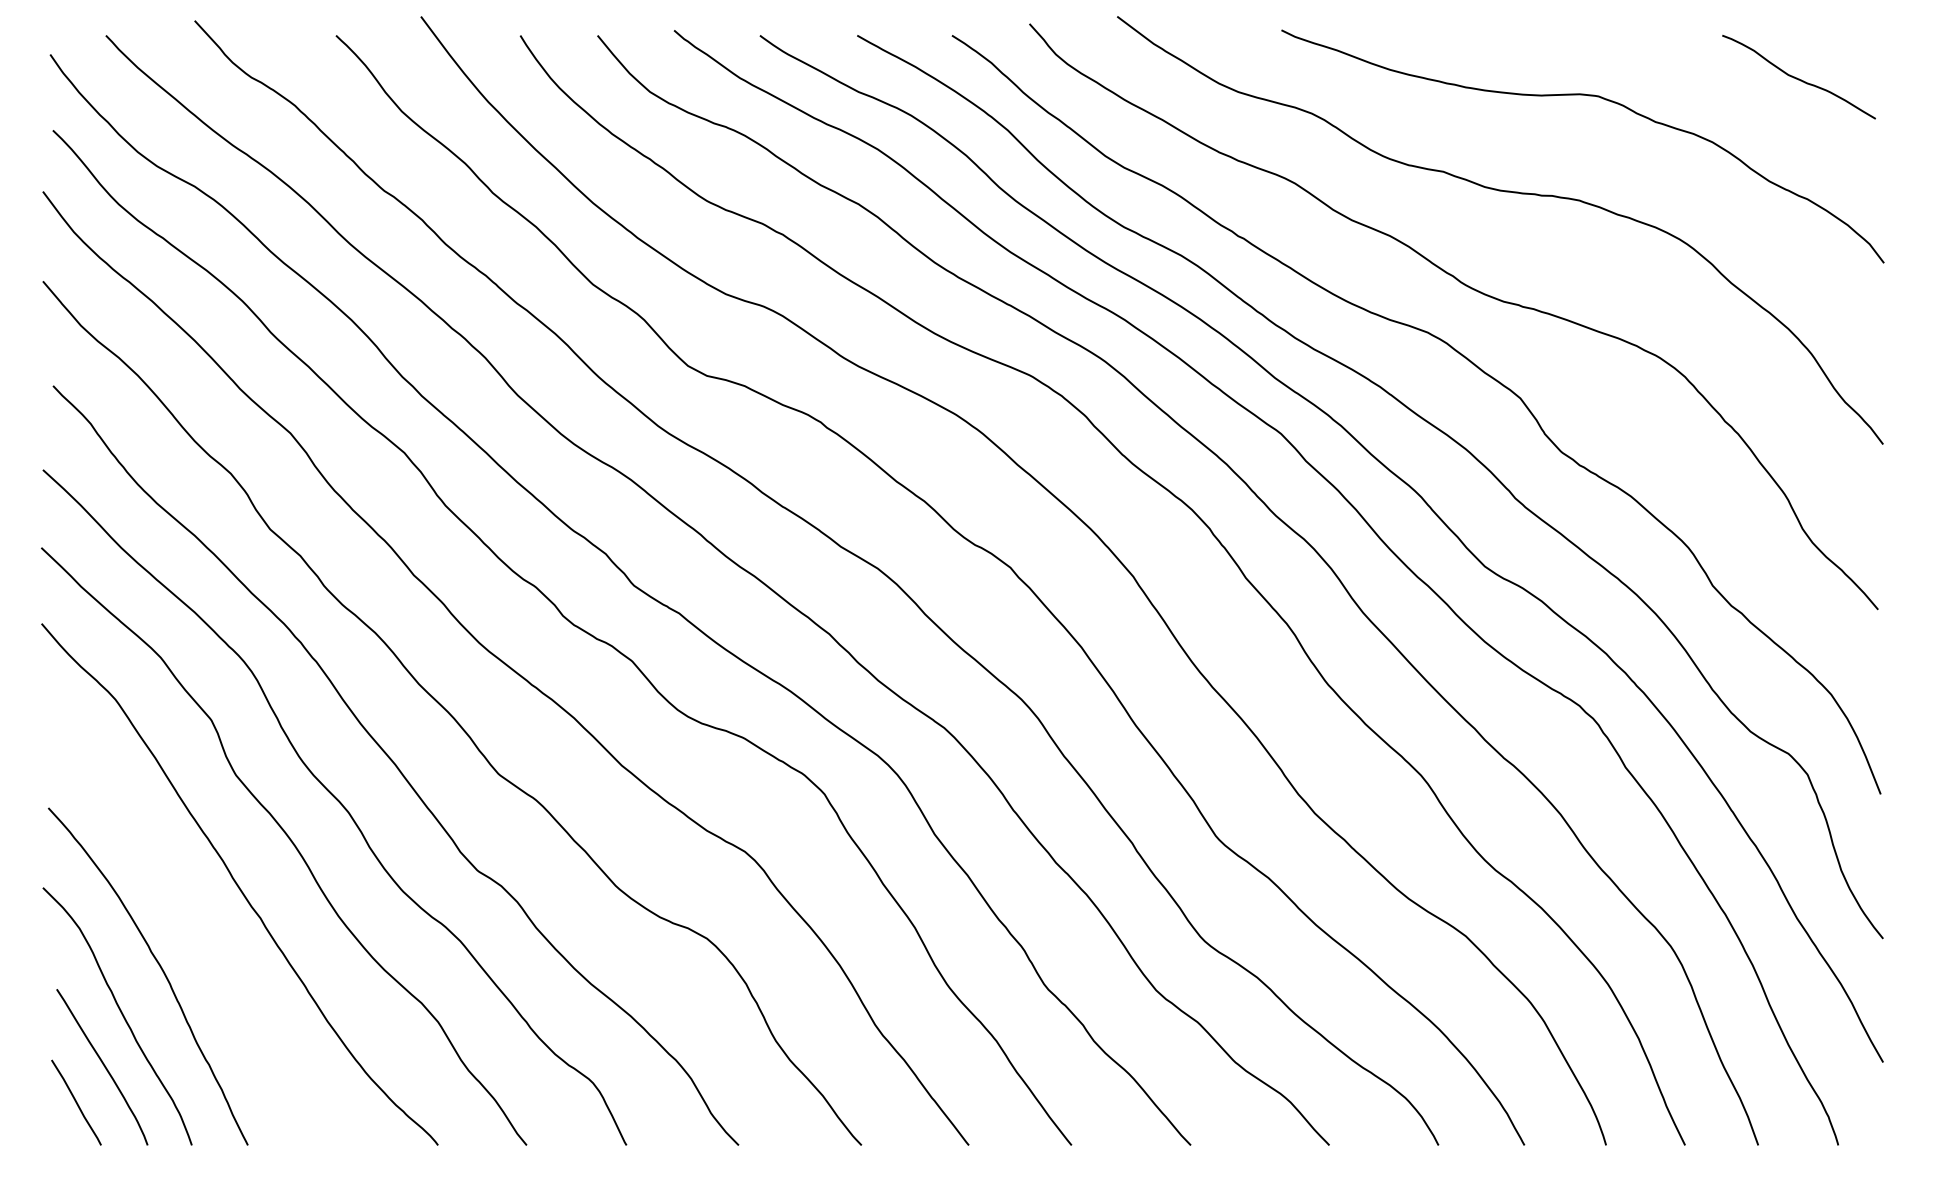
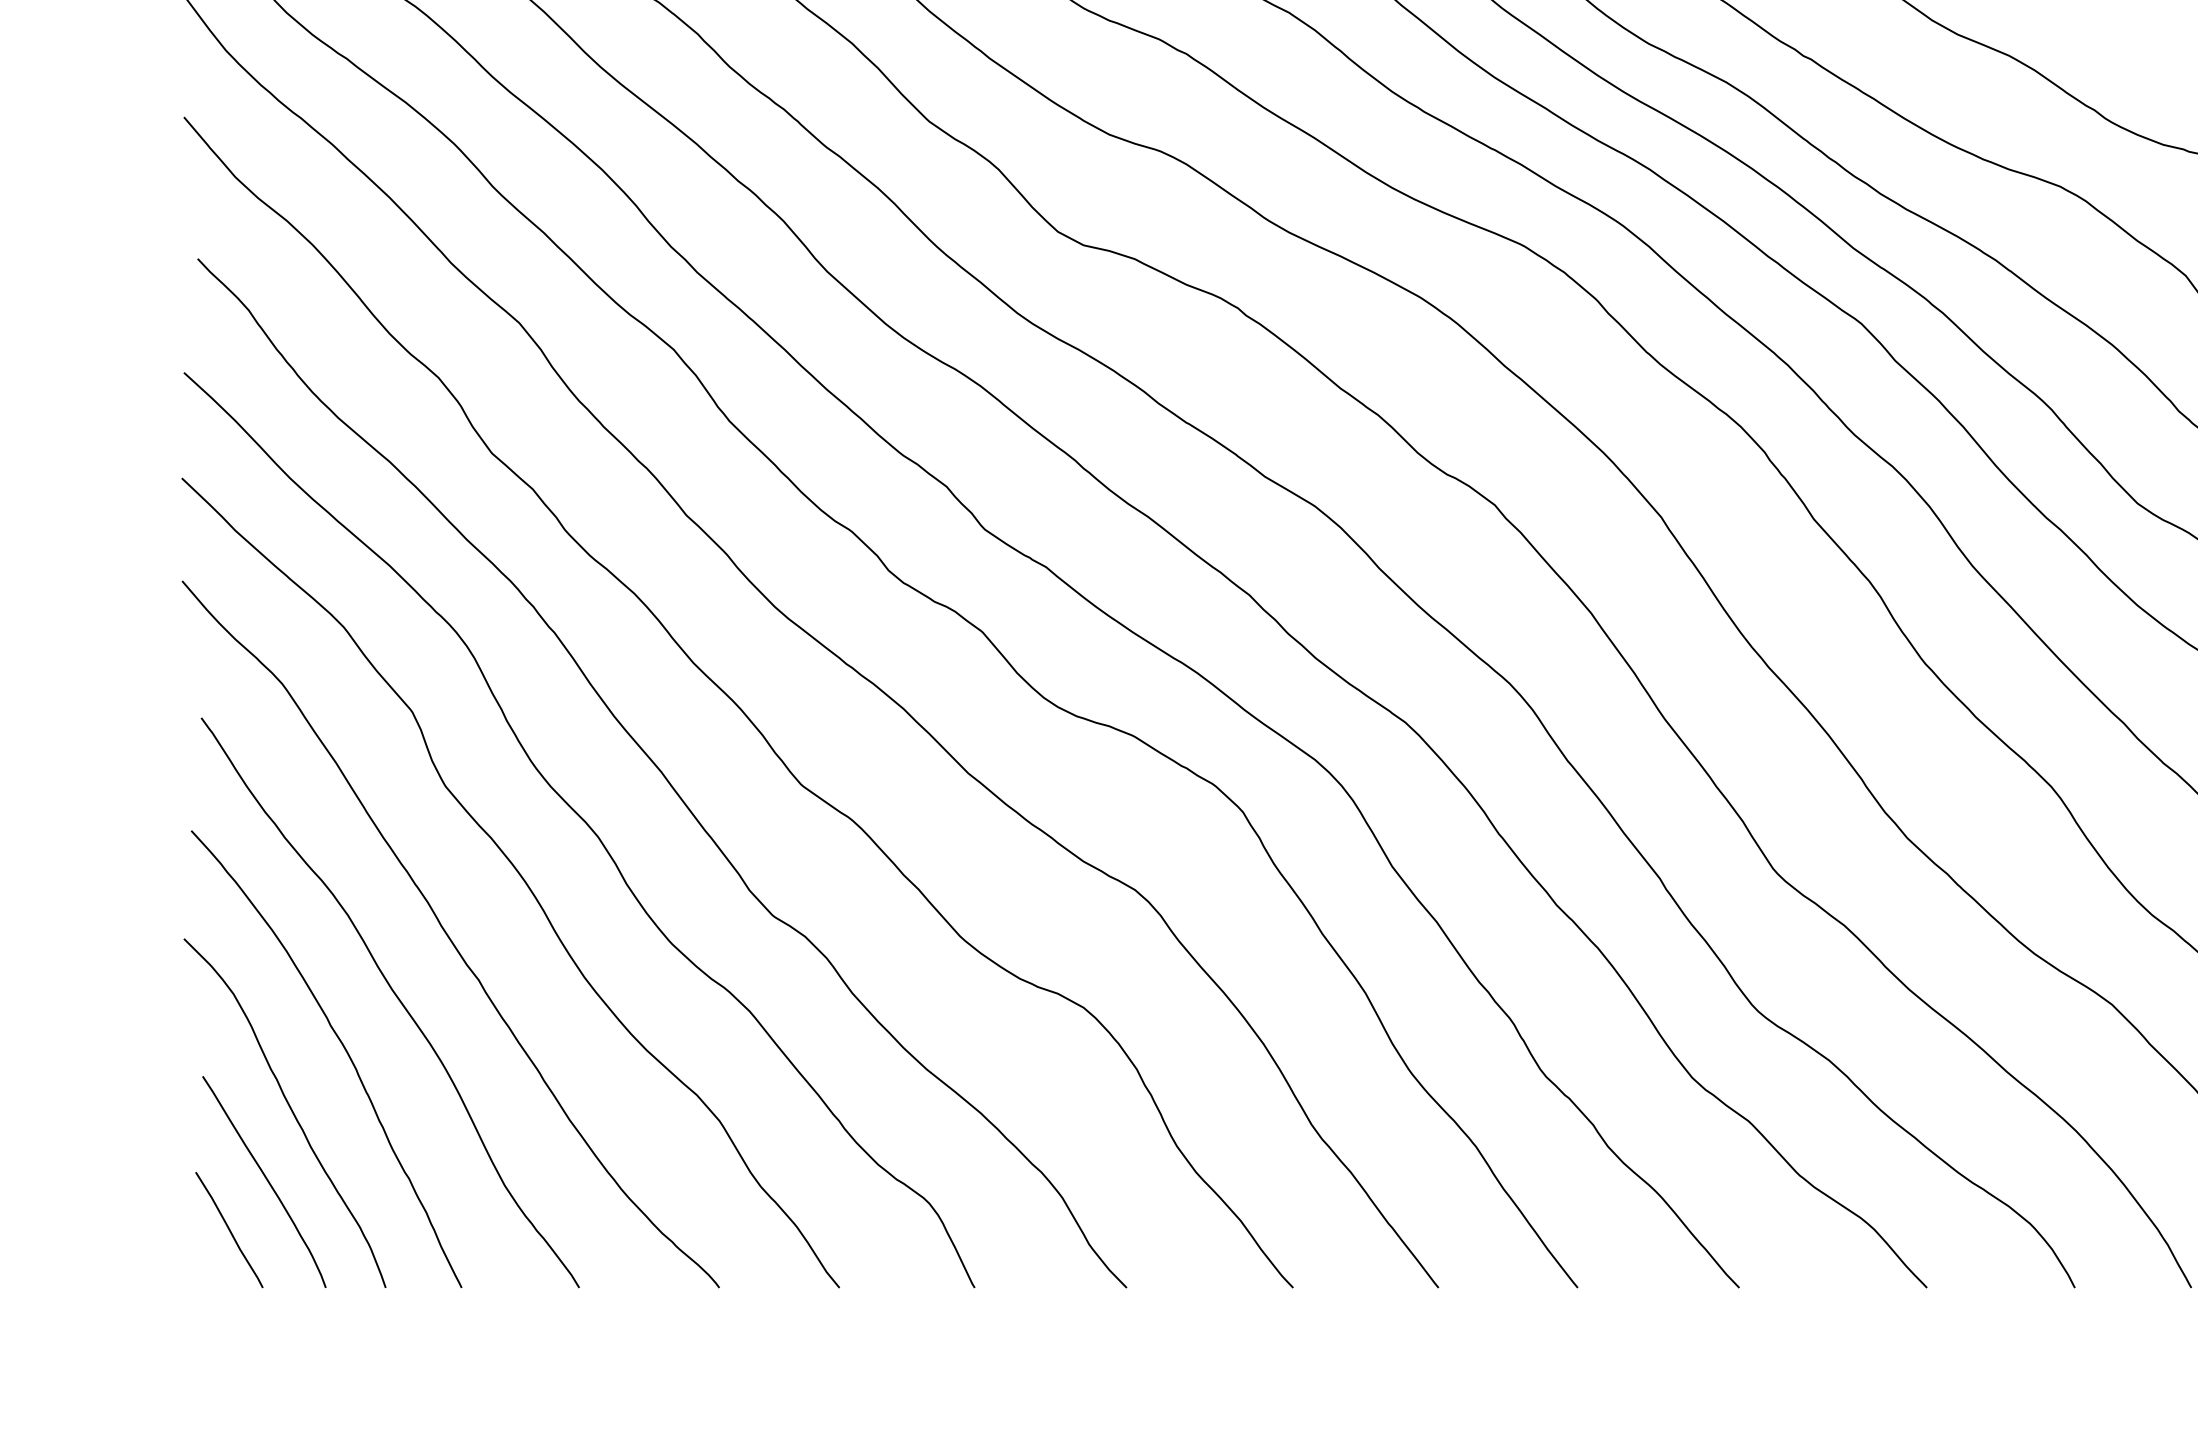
curve: (199, 931) -> (396, 998), added

